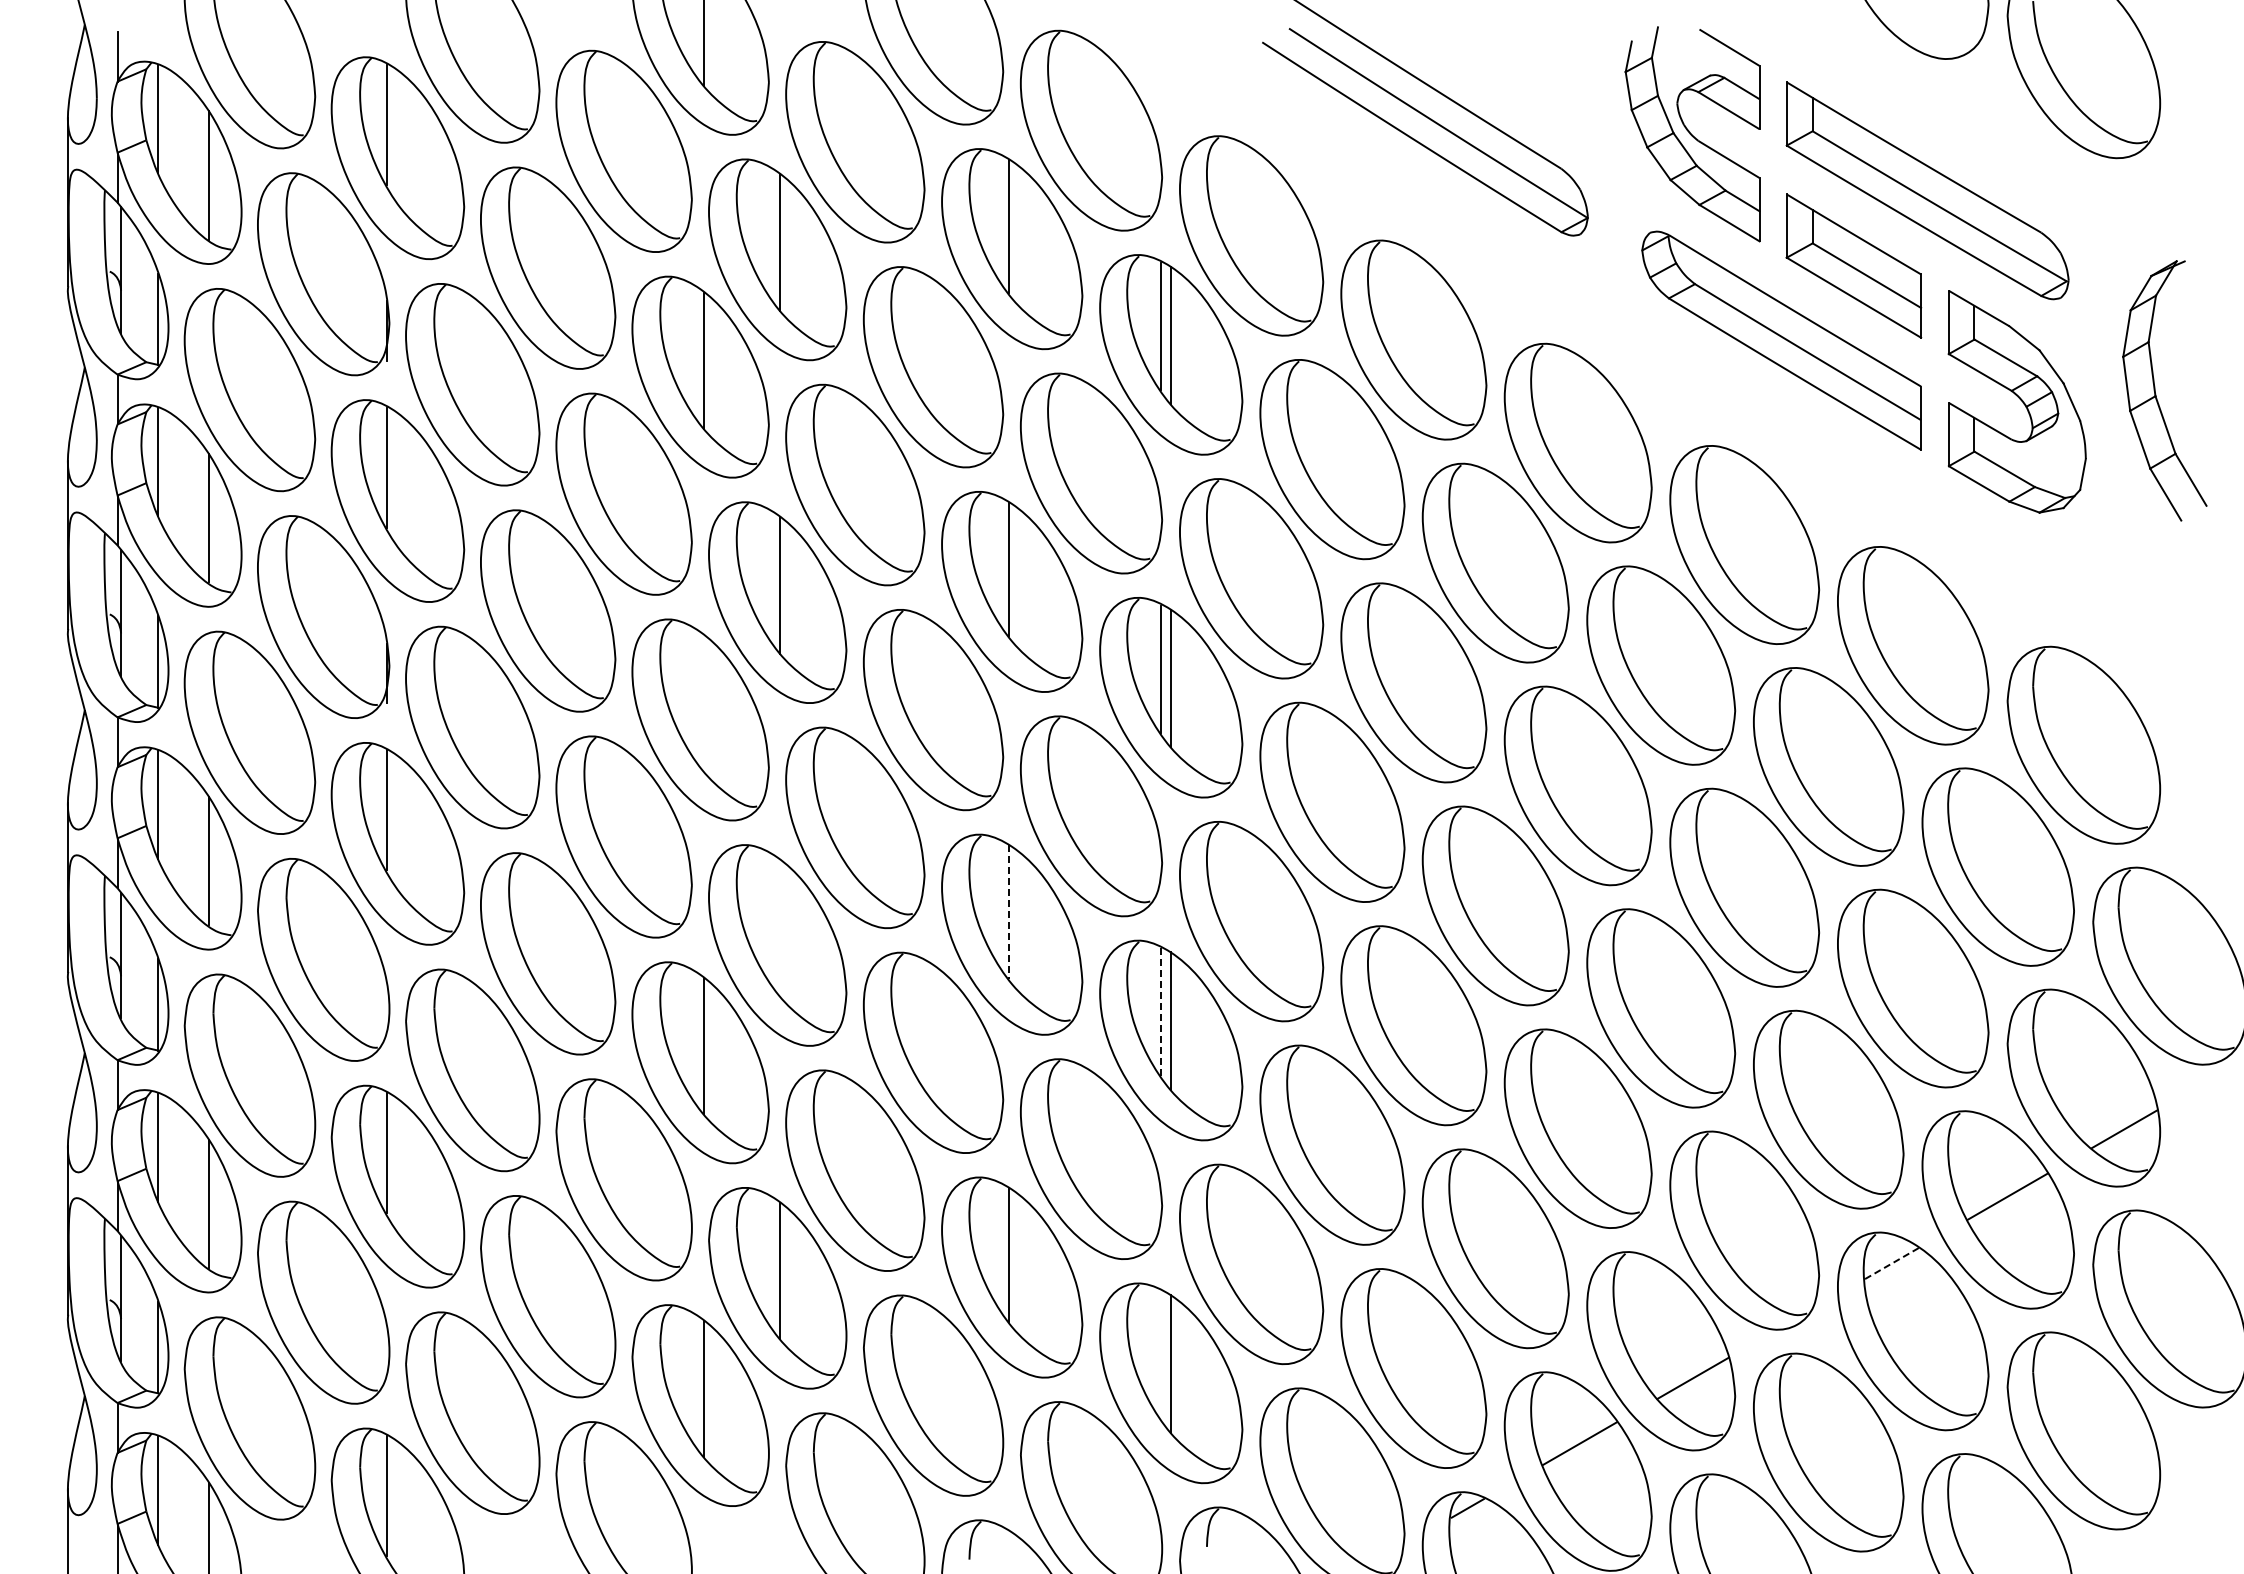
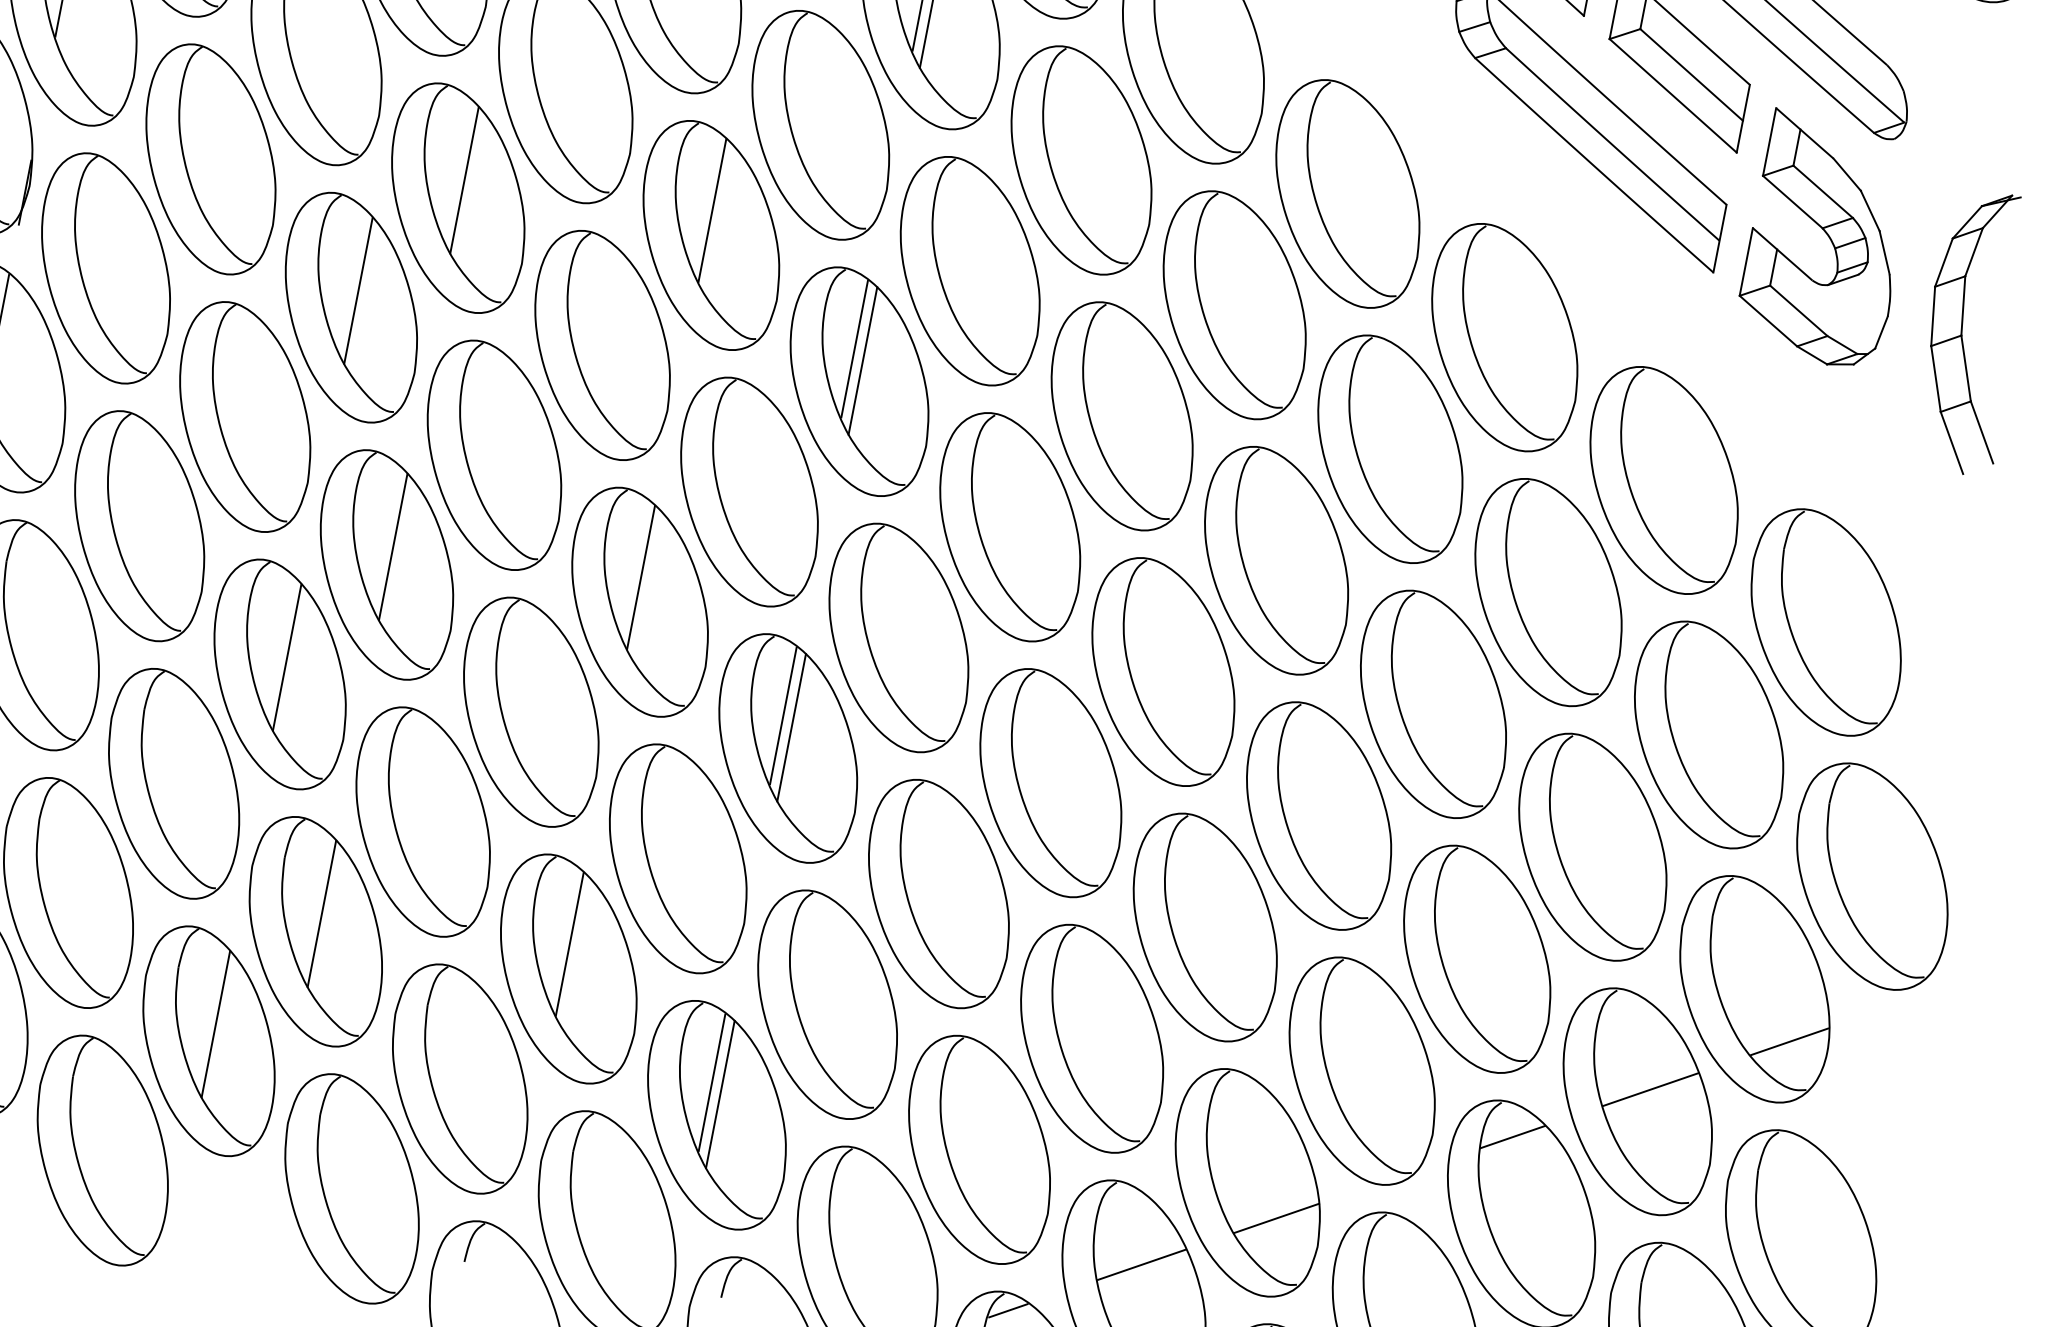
part: (2156, 394) -> (1962, 333), moved
line: (703, 703) -> (357, 290), added
line: (1008, 912) -> (640, 577), dashed -> solid
line: (780, 927) -> (393, 546), added
line: (1161, 1012) -> (783, 716), dashed -> solid
line: (1891, 1263) -> (1512, 1136), dashed -> solid
line: (1161, 1354) -> (712, 1082), added

